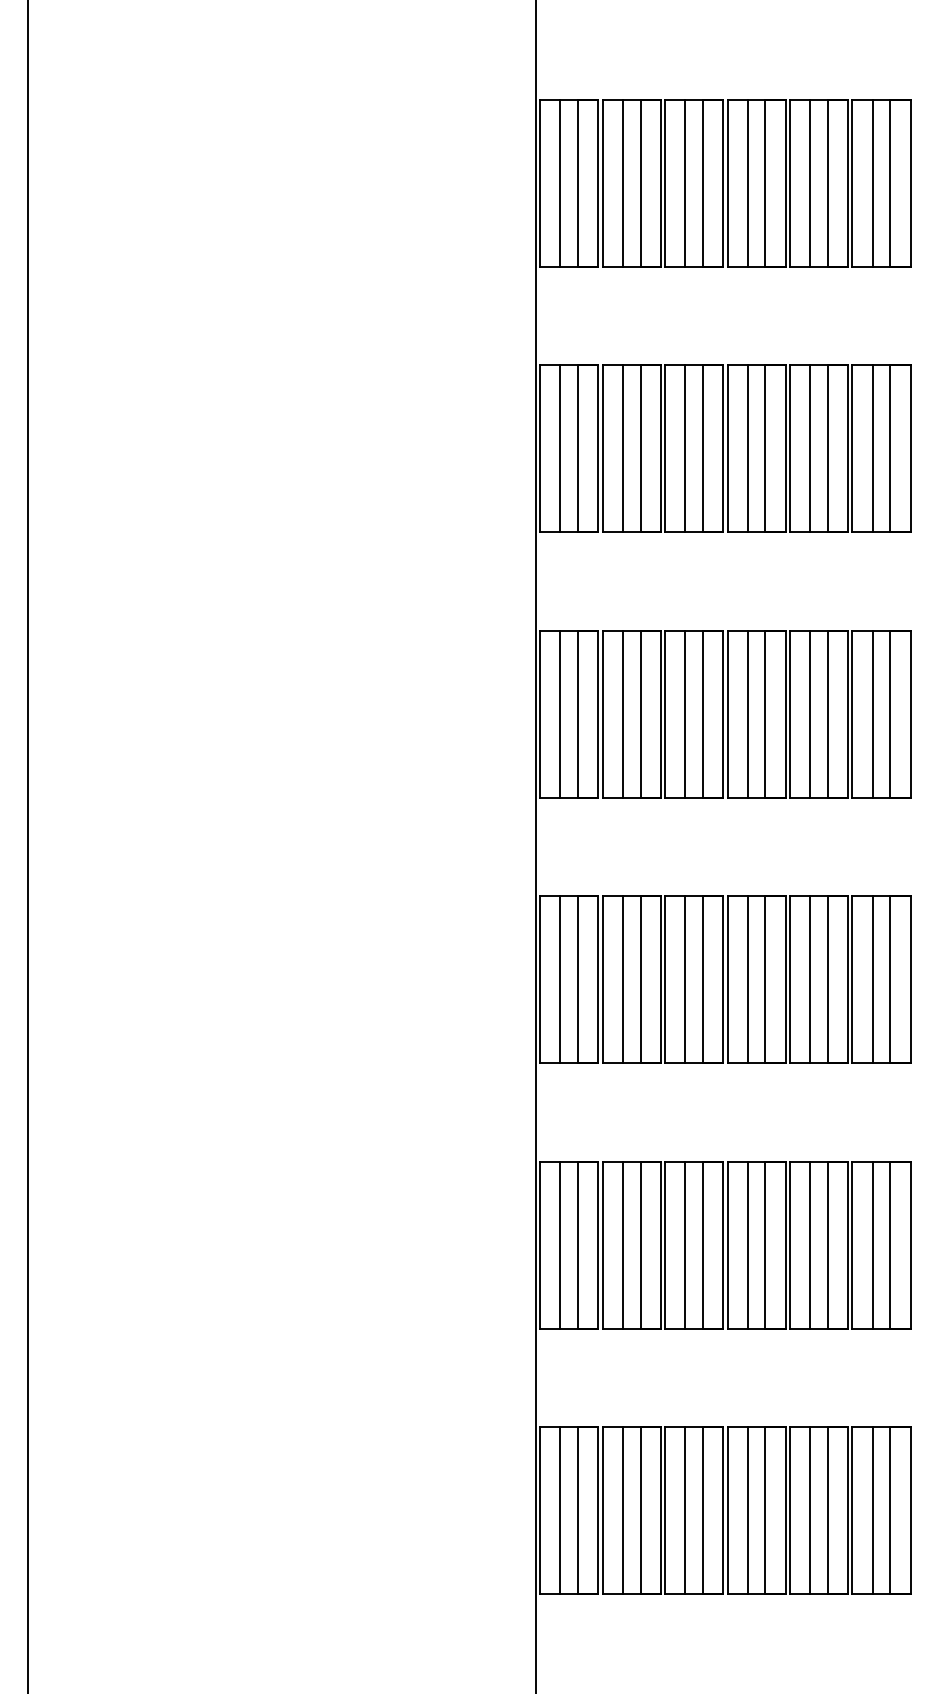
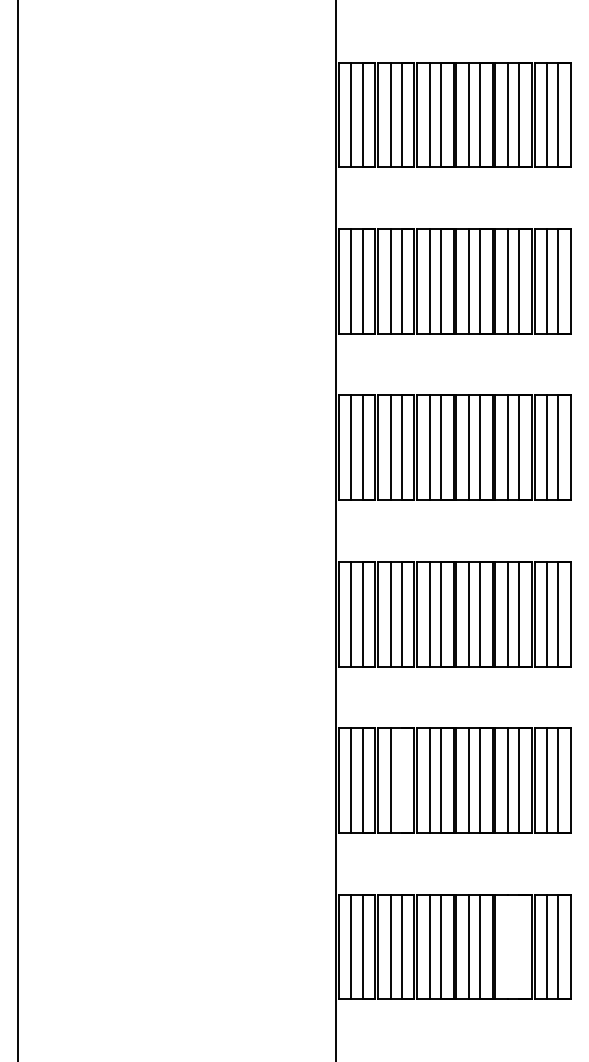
line: (640, 1244) -> (401, 780), removed
line: (810, 1509) -> (508, 946), removed
line: (828, 1509) -> (519, 946), removed

